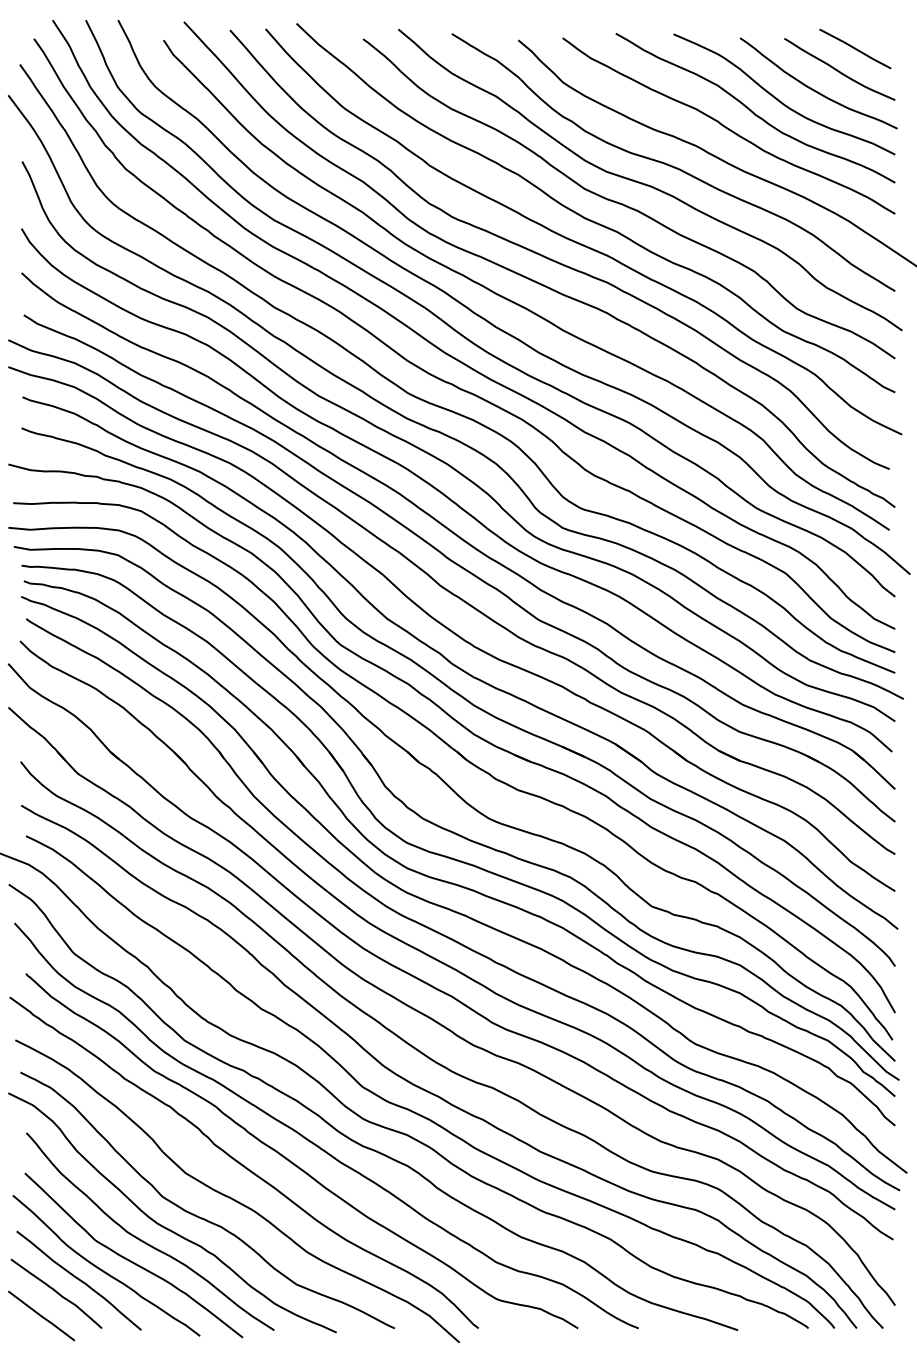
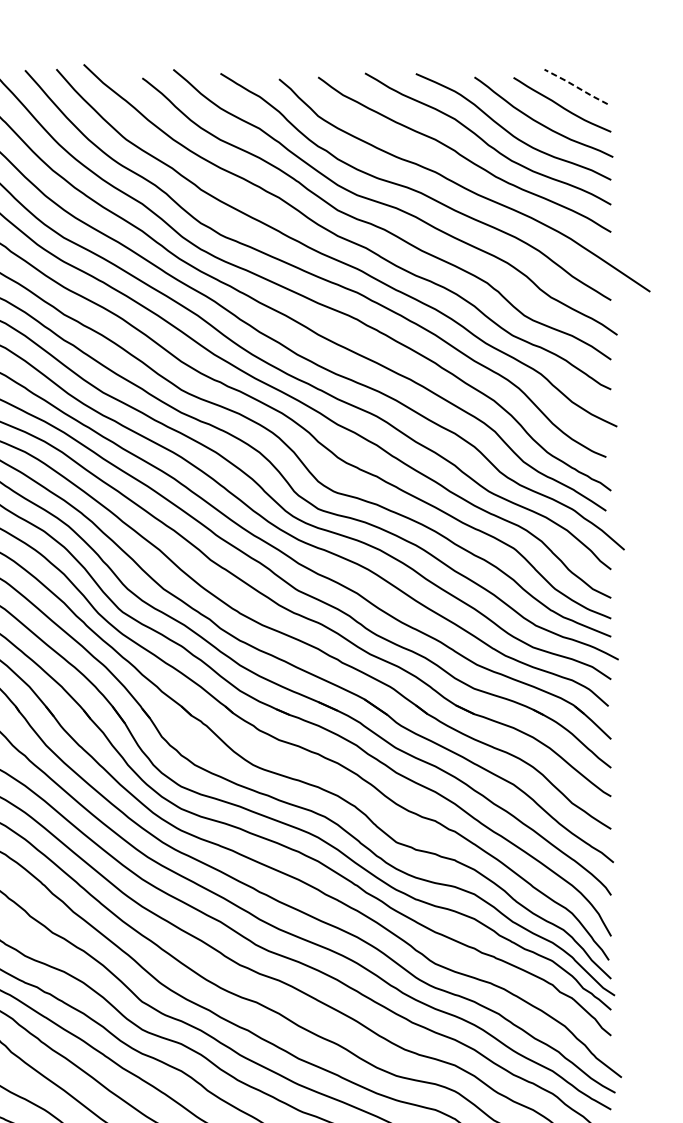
line: (855, 48) -> (576, 86), solid -> dashed

